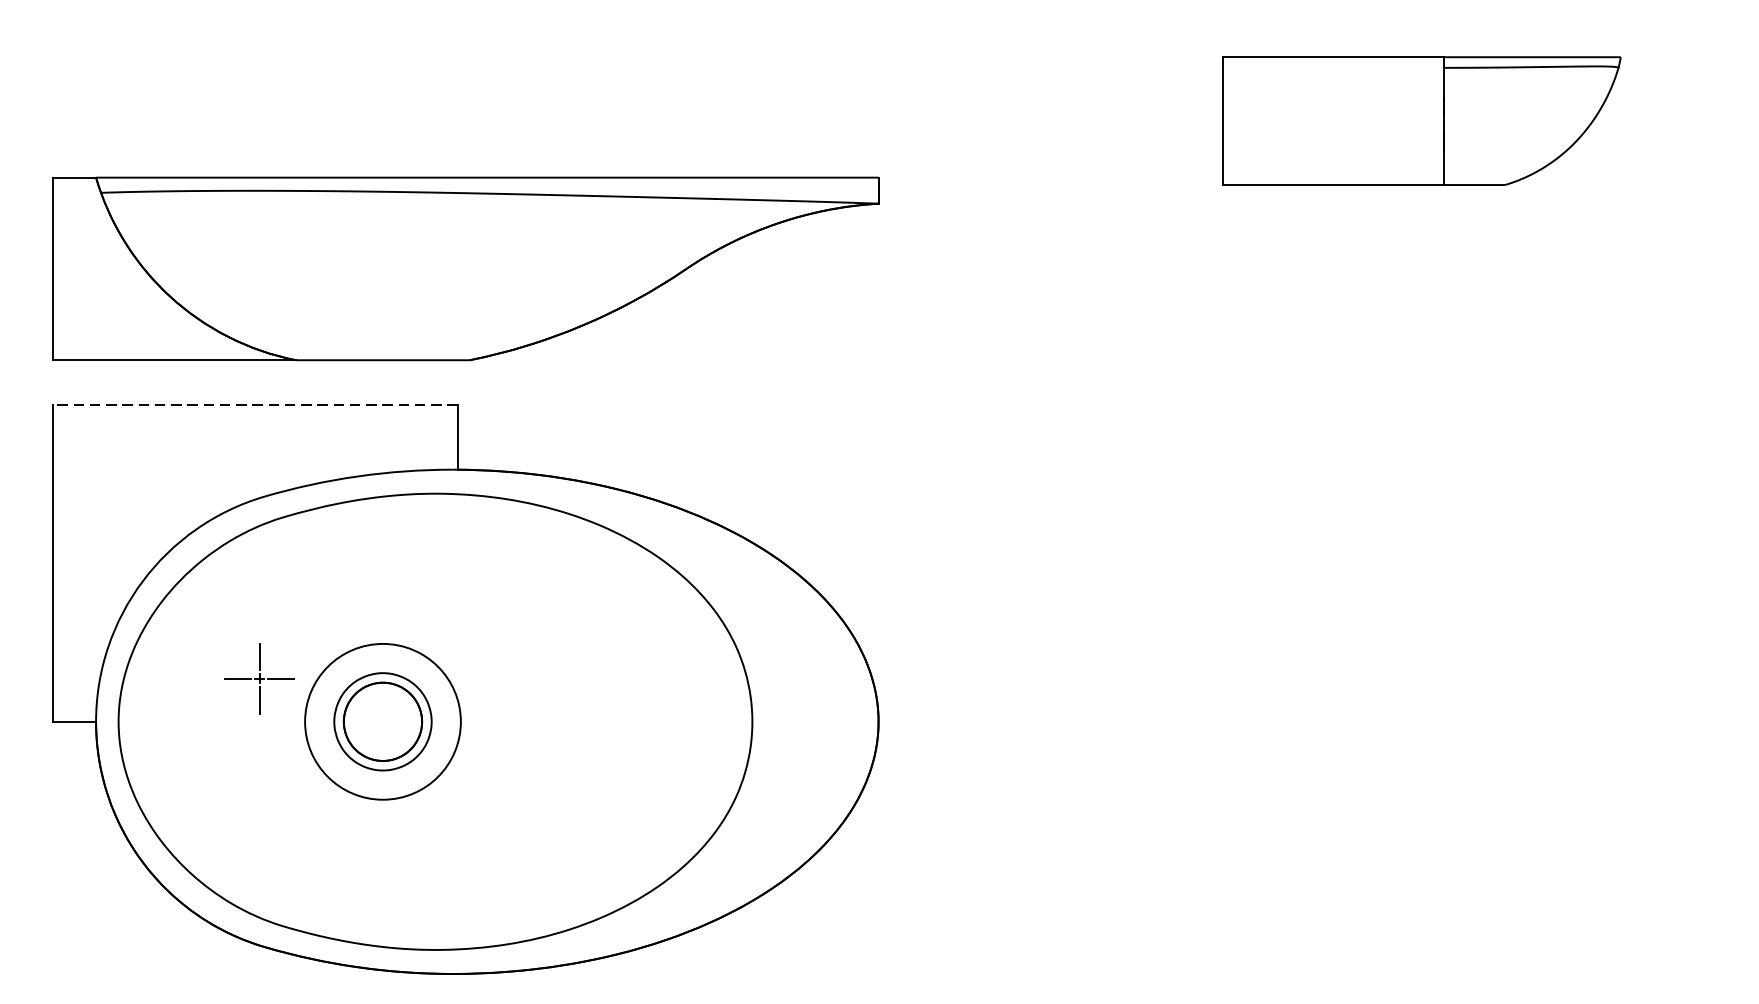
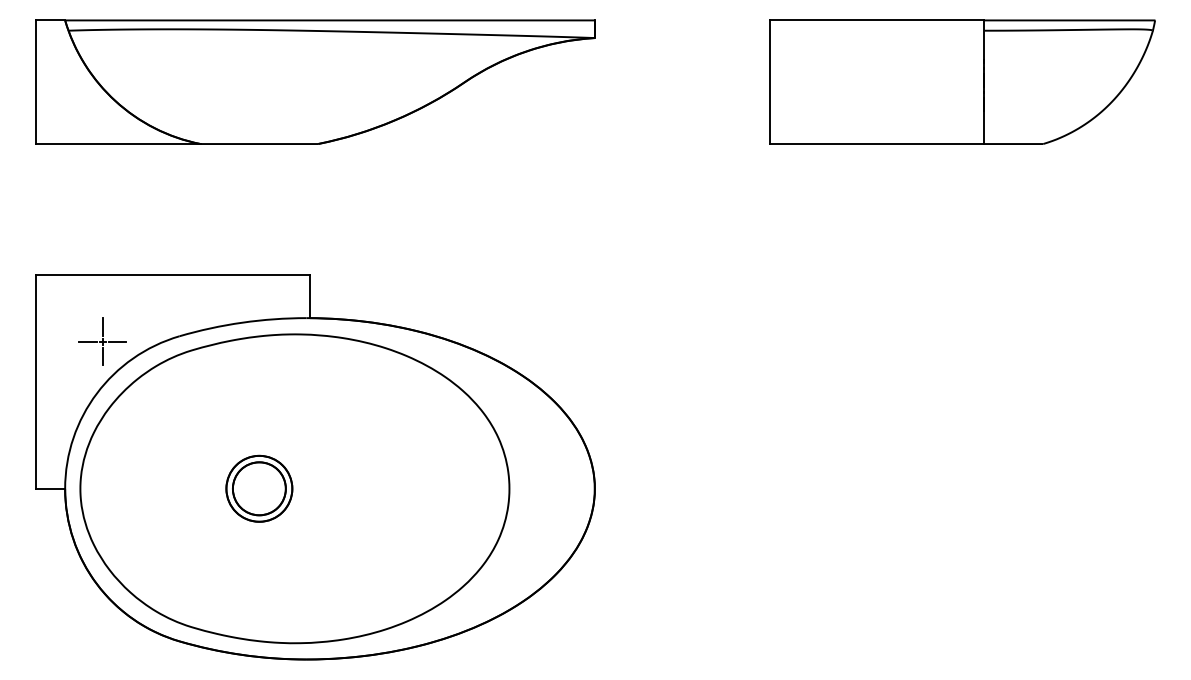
part: (1421, 120) -> (962, 81), size x1.43
part: (465, 267) -> (315, 81), moved
line: (254, 405) -> (172, 274), dashed -> solid
part: (259, 678) -> (102, 341), moved
circle: (383, 721) -> (259, 488), size x0.62

